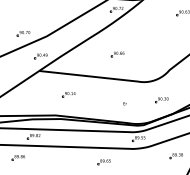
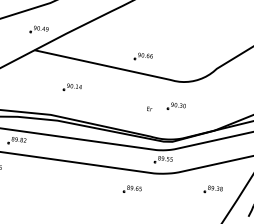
part: (117, 54) -> (143, 57), moved
part: (161, 100) -> (175, 107), moved
part: (103, 162) -> (131, 190), moved

